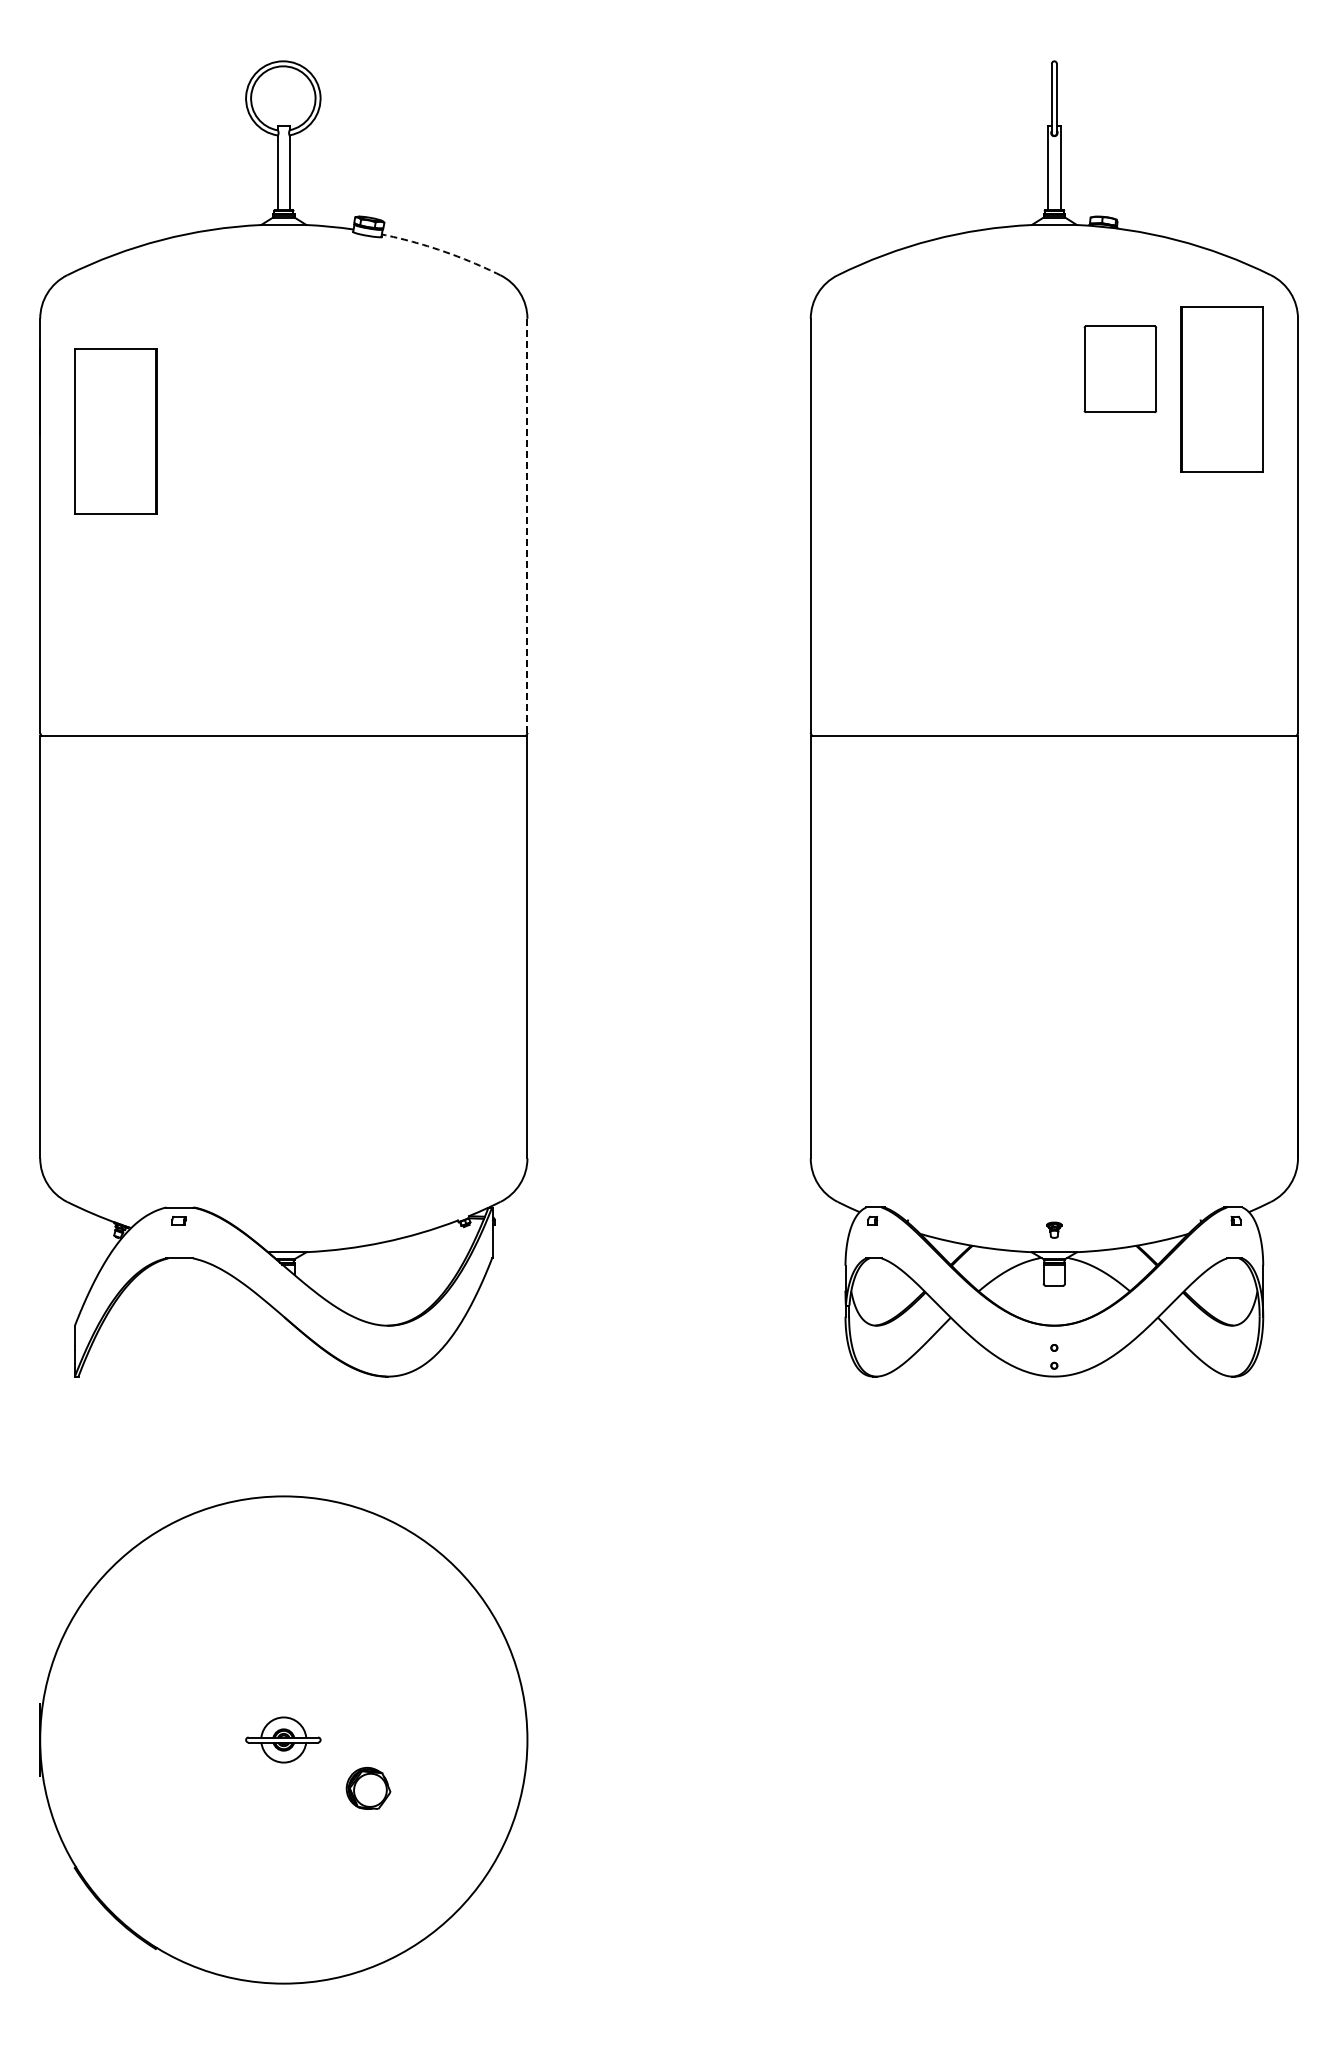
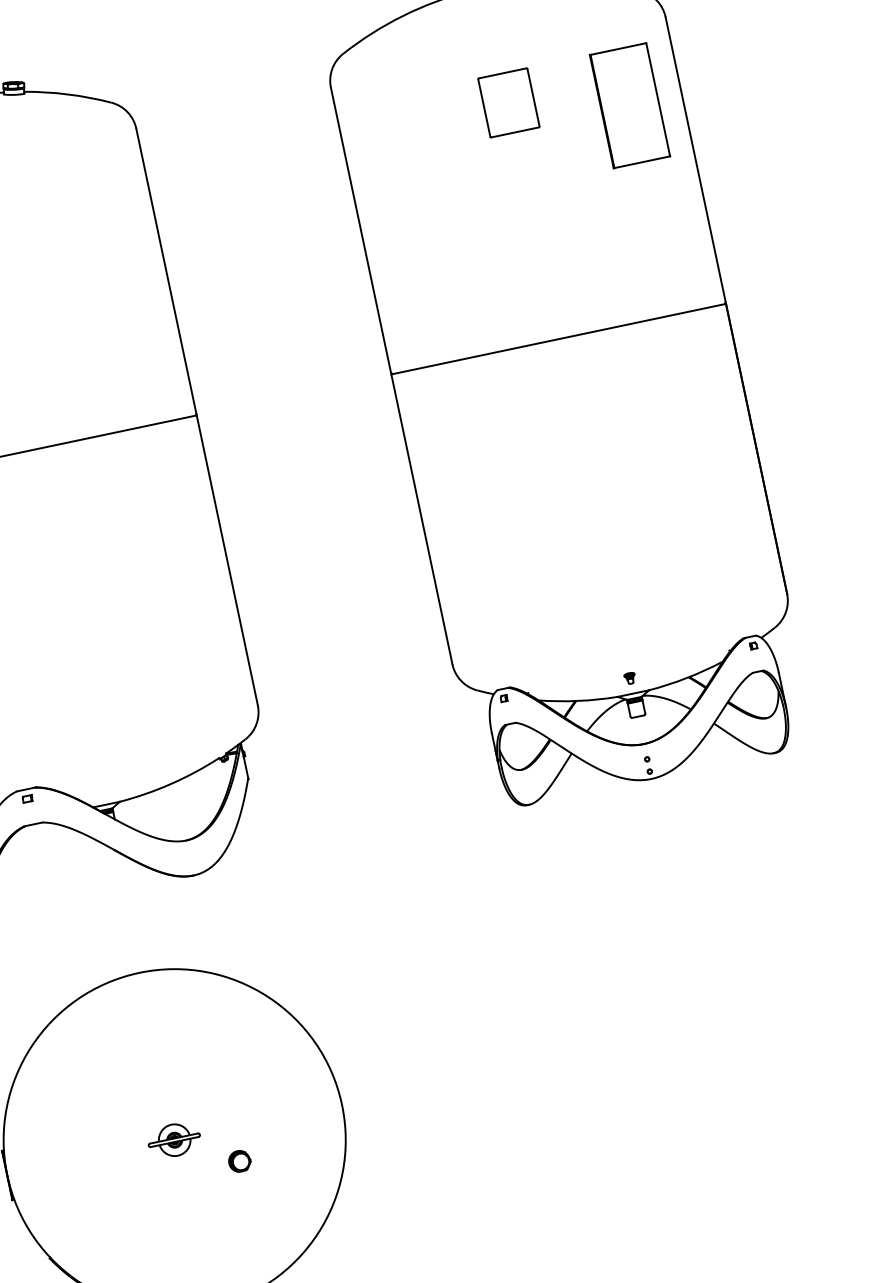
arc: (442, 251) -> (68, 94), dashed -> solid
part: (1119, 369) -> (508, 103), moved
part: (1221, 389) -> (629, 105), moved
line: (527, 525) -> (166, 270), dashed -> solid
part: (368, 1788) -> (239, 1161), size x0.71

